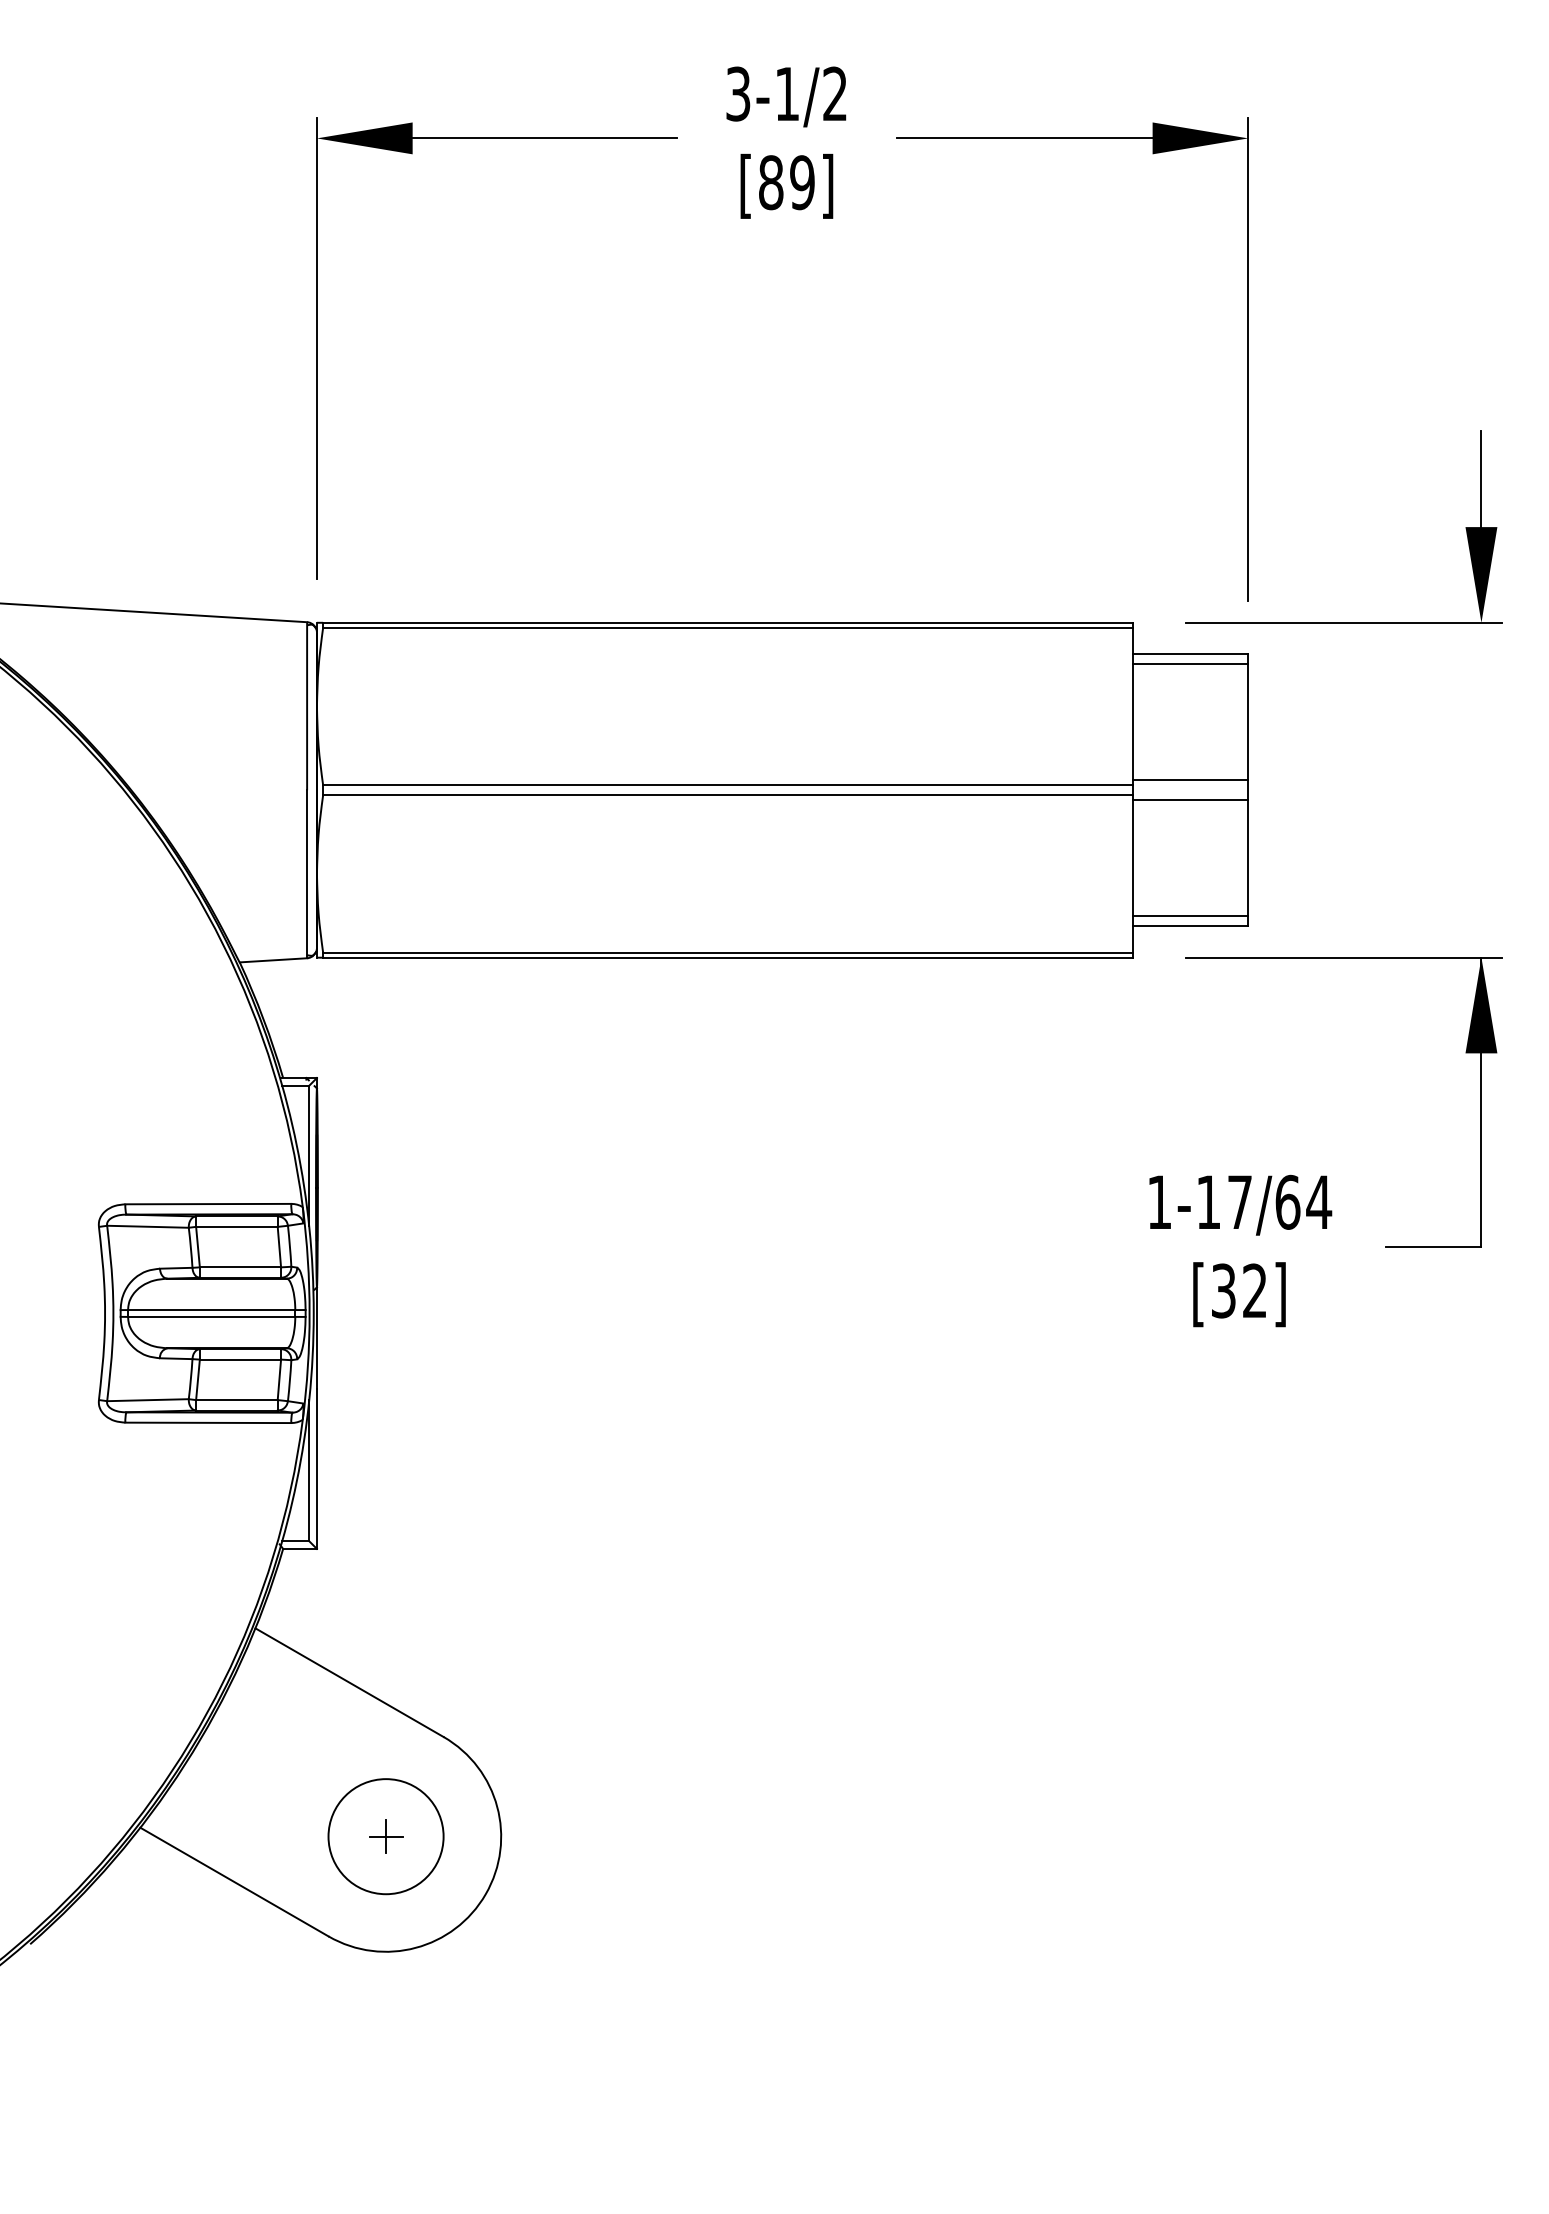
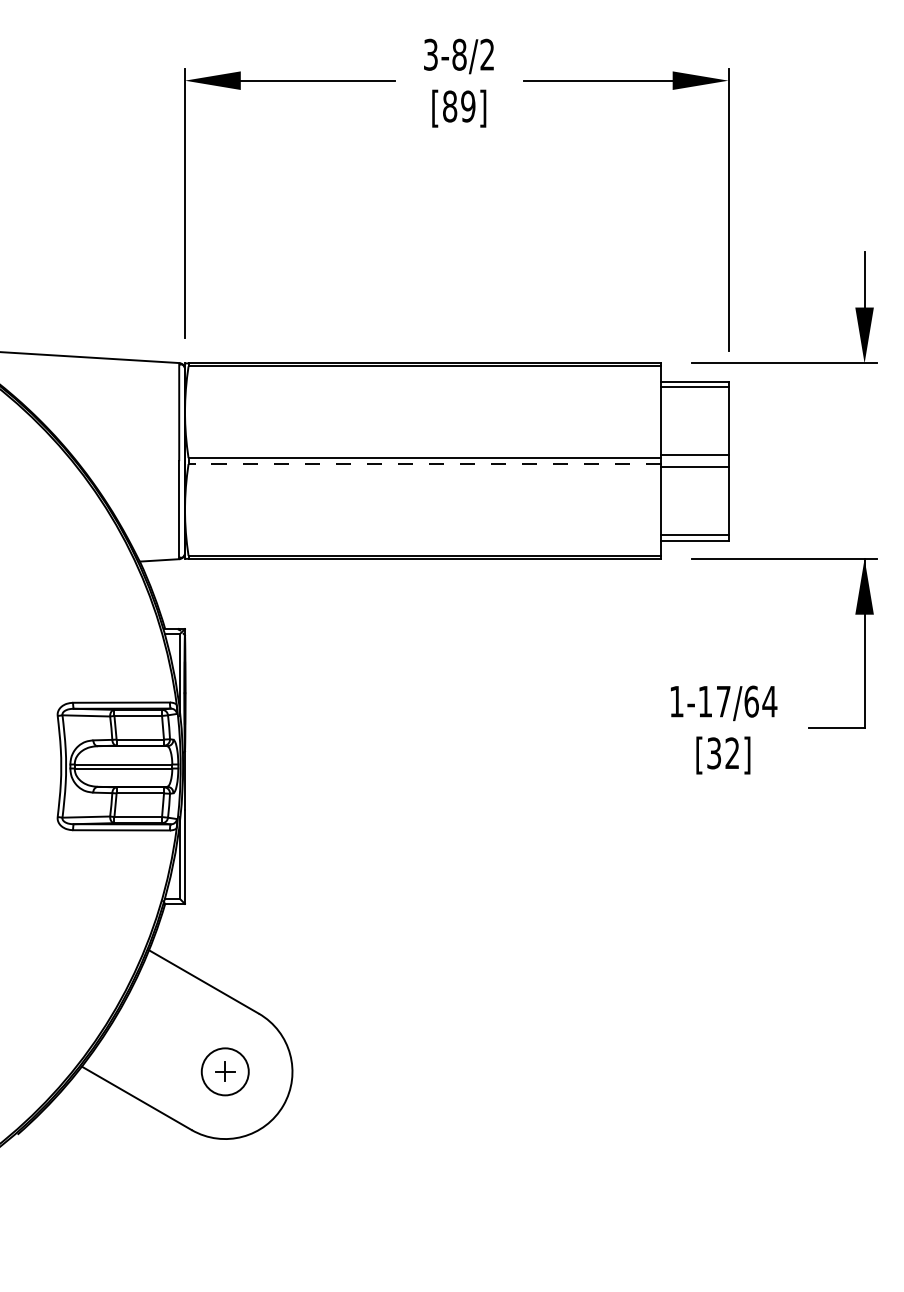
text: (787, 93) -> (459, 54), 3-1/2 -> 3-8/2
line: (727, 796) -> (424, 464), solid -> dashed
circle: (384, 1836) -> (224, 1071), size x0.7

